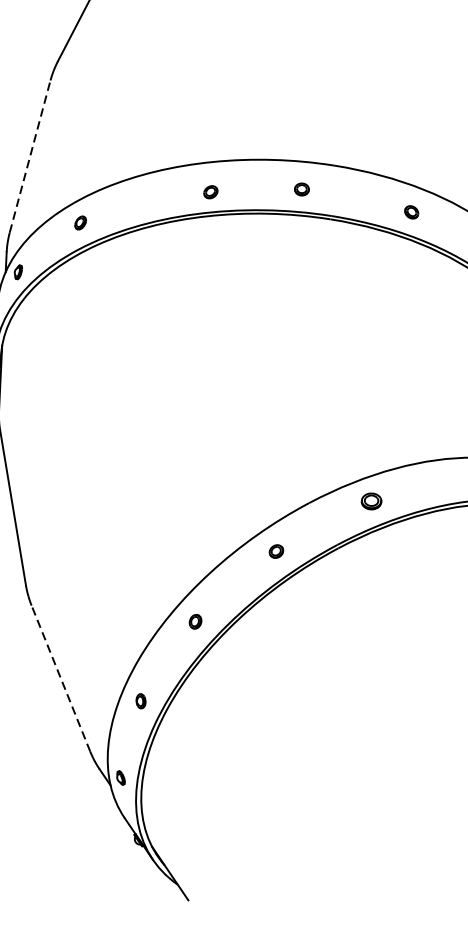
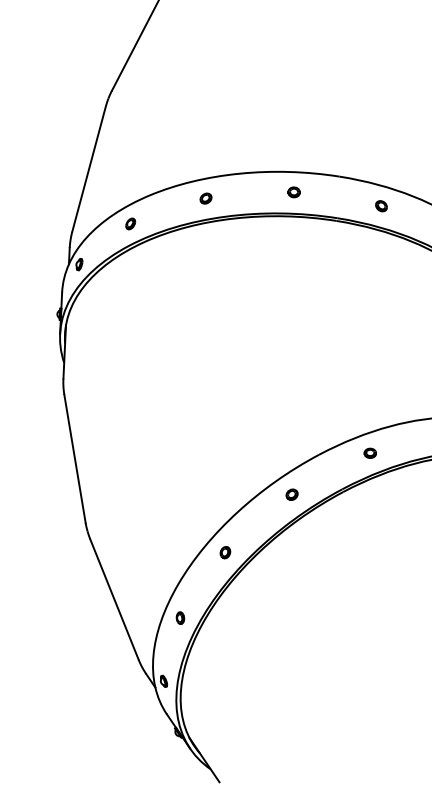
line: (30, 156) -> (89, 169), dashed -> solid
part: (301, 189) -> (293, 192), moved
part: (210, 192) -> (205, 198), moved
part: (411, 212) -> (381, 206), moved
part: (370, 500) -> (369, 452), size x0.71
line: (61, 678) -> (114, 599), dashed -> solid

